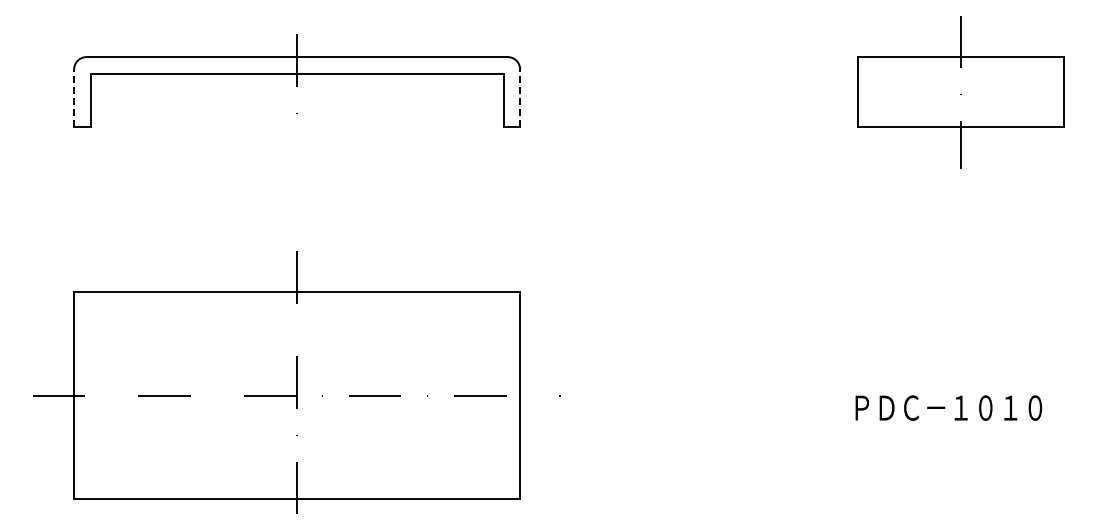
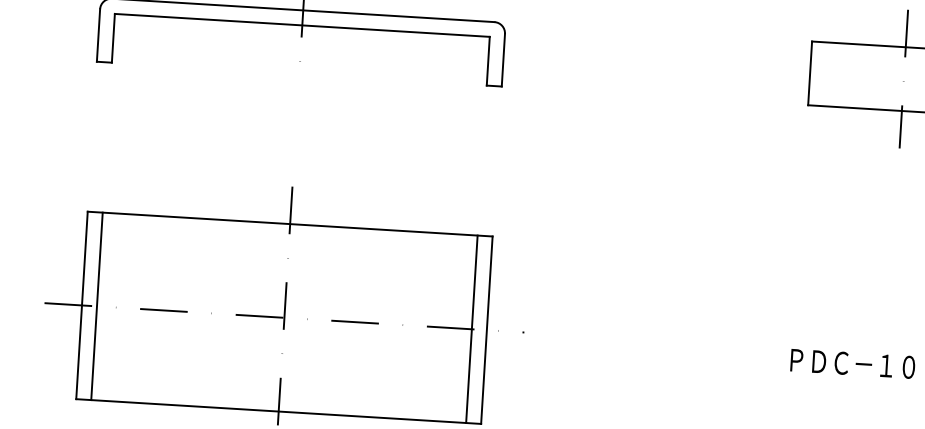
line: (74, 98) -> (98, 35), dashed -> solid
line: (520, 98) -> (503, 60), dashed -> solid
line: (90, 395) -> (96, 306), added
line: (503, 395) -> (471, 329), added

